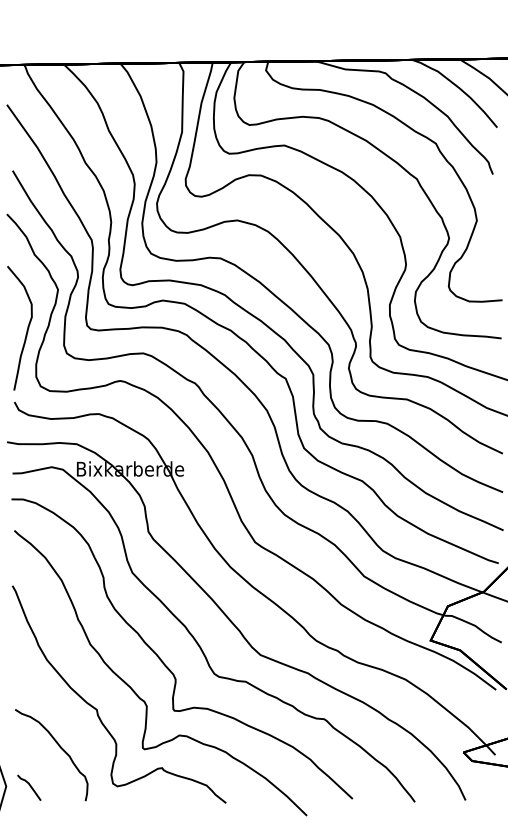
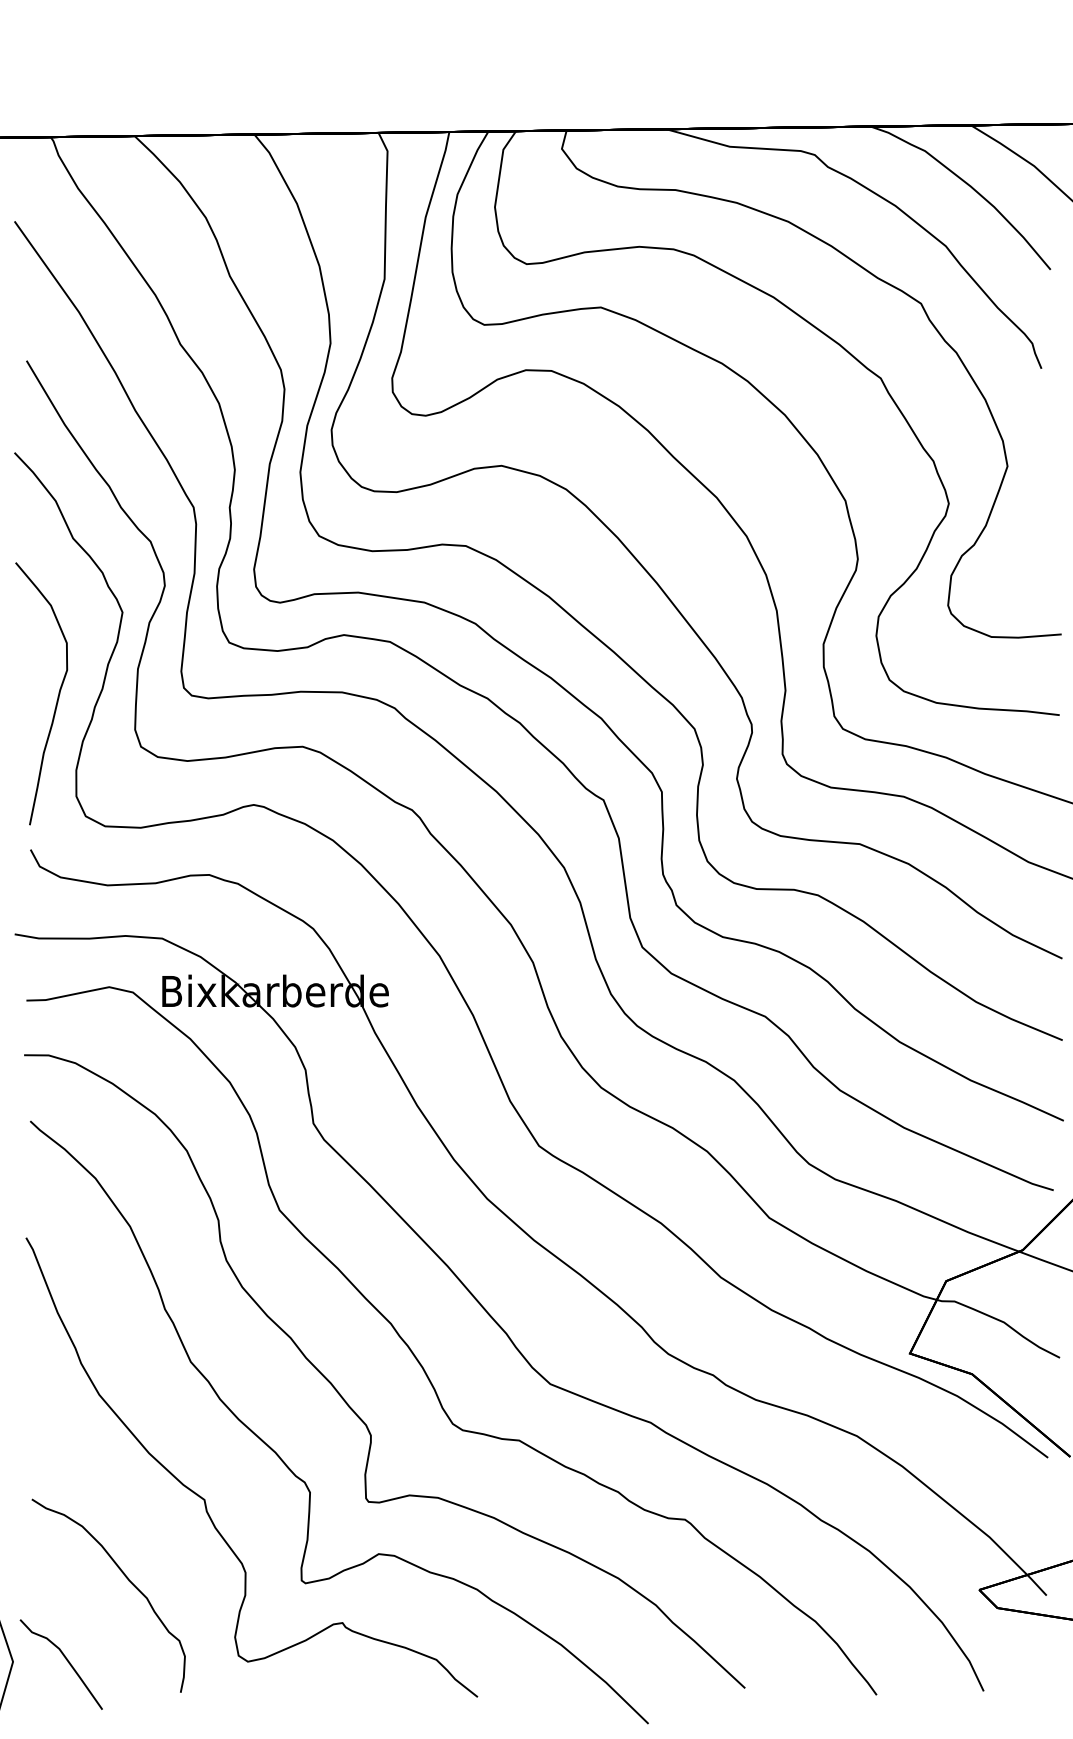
part: (29, 787) -> (62, 1663), size x1.67

